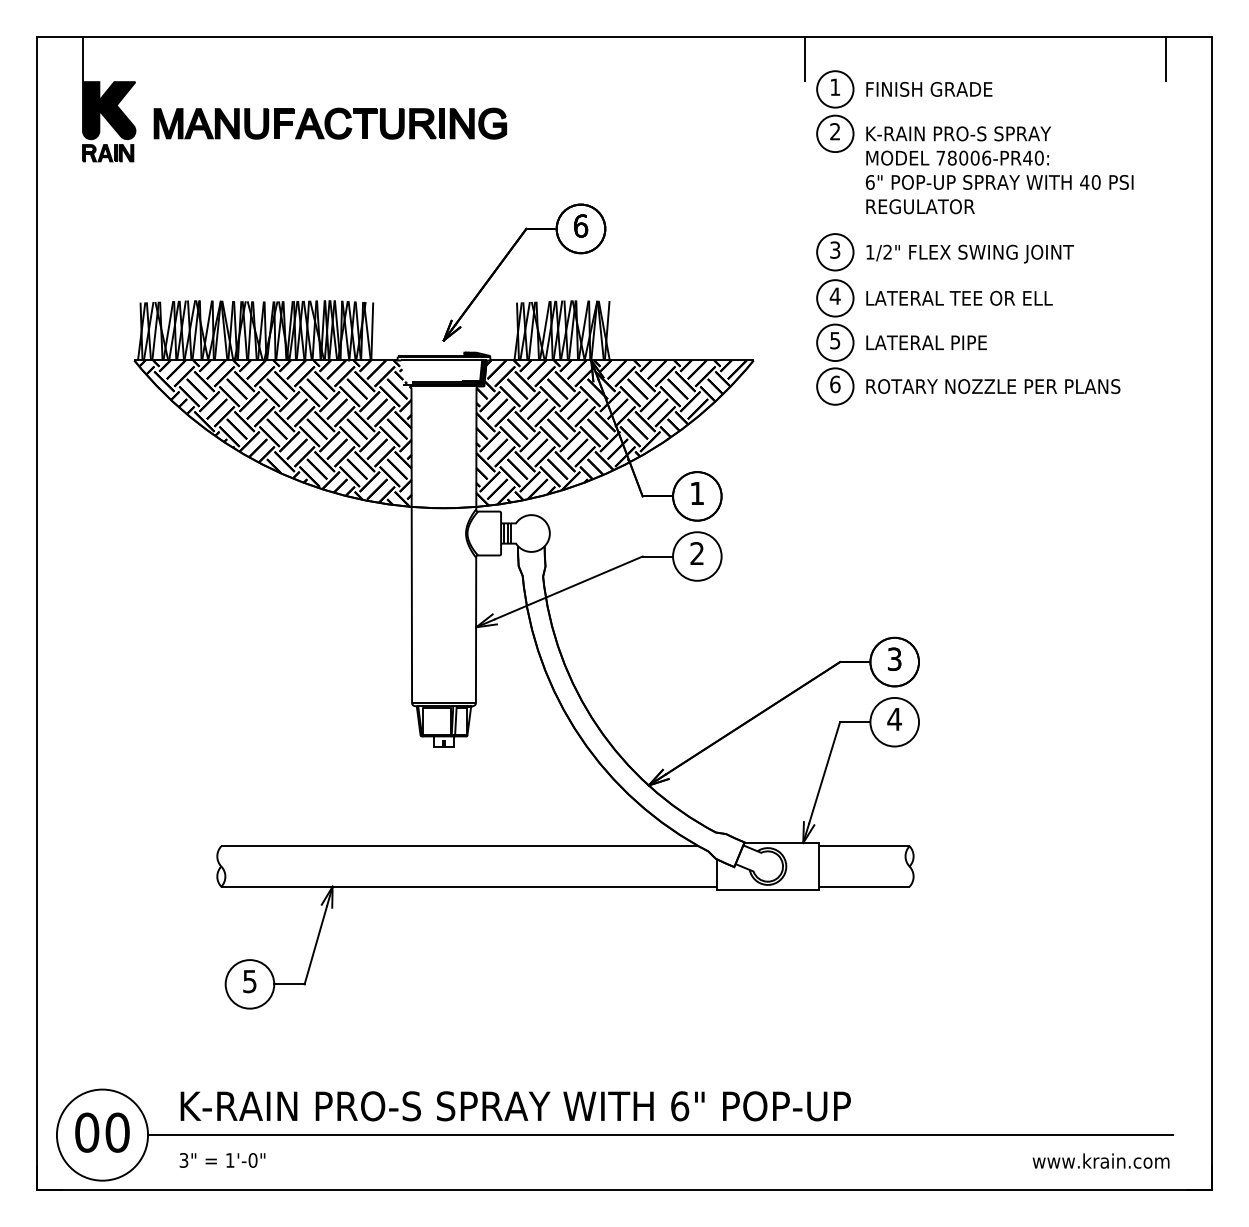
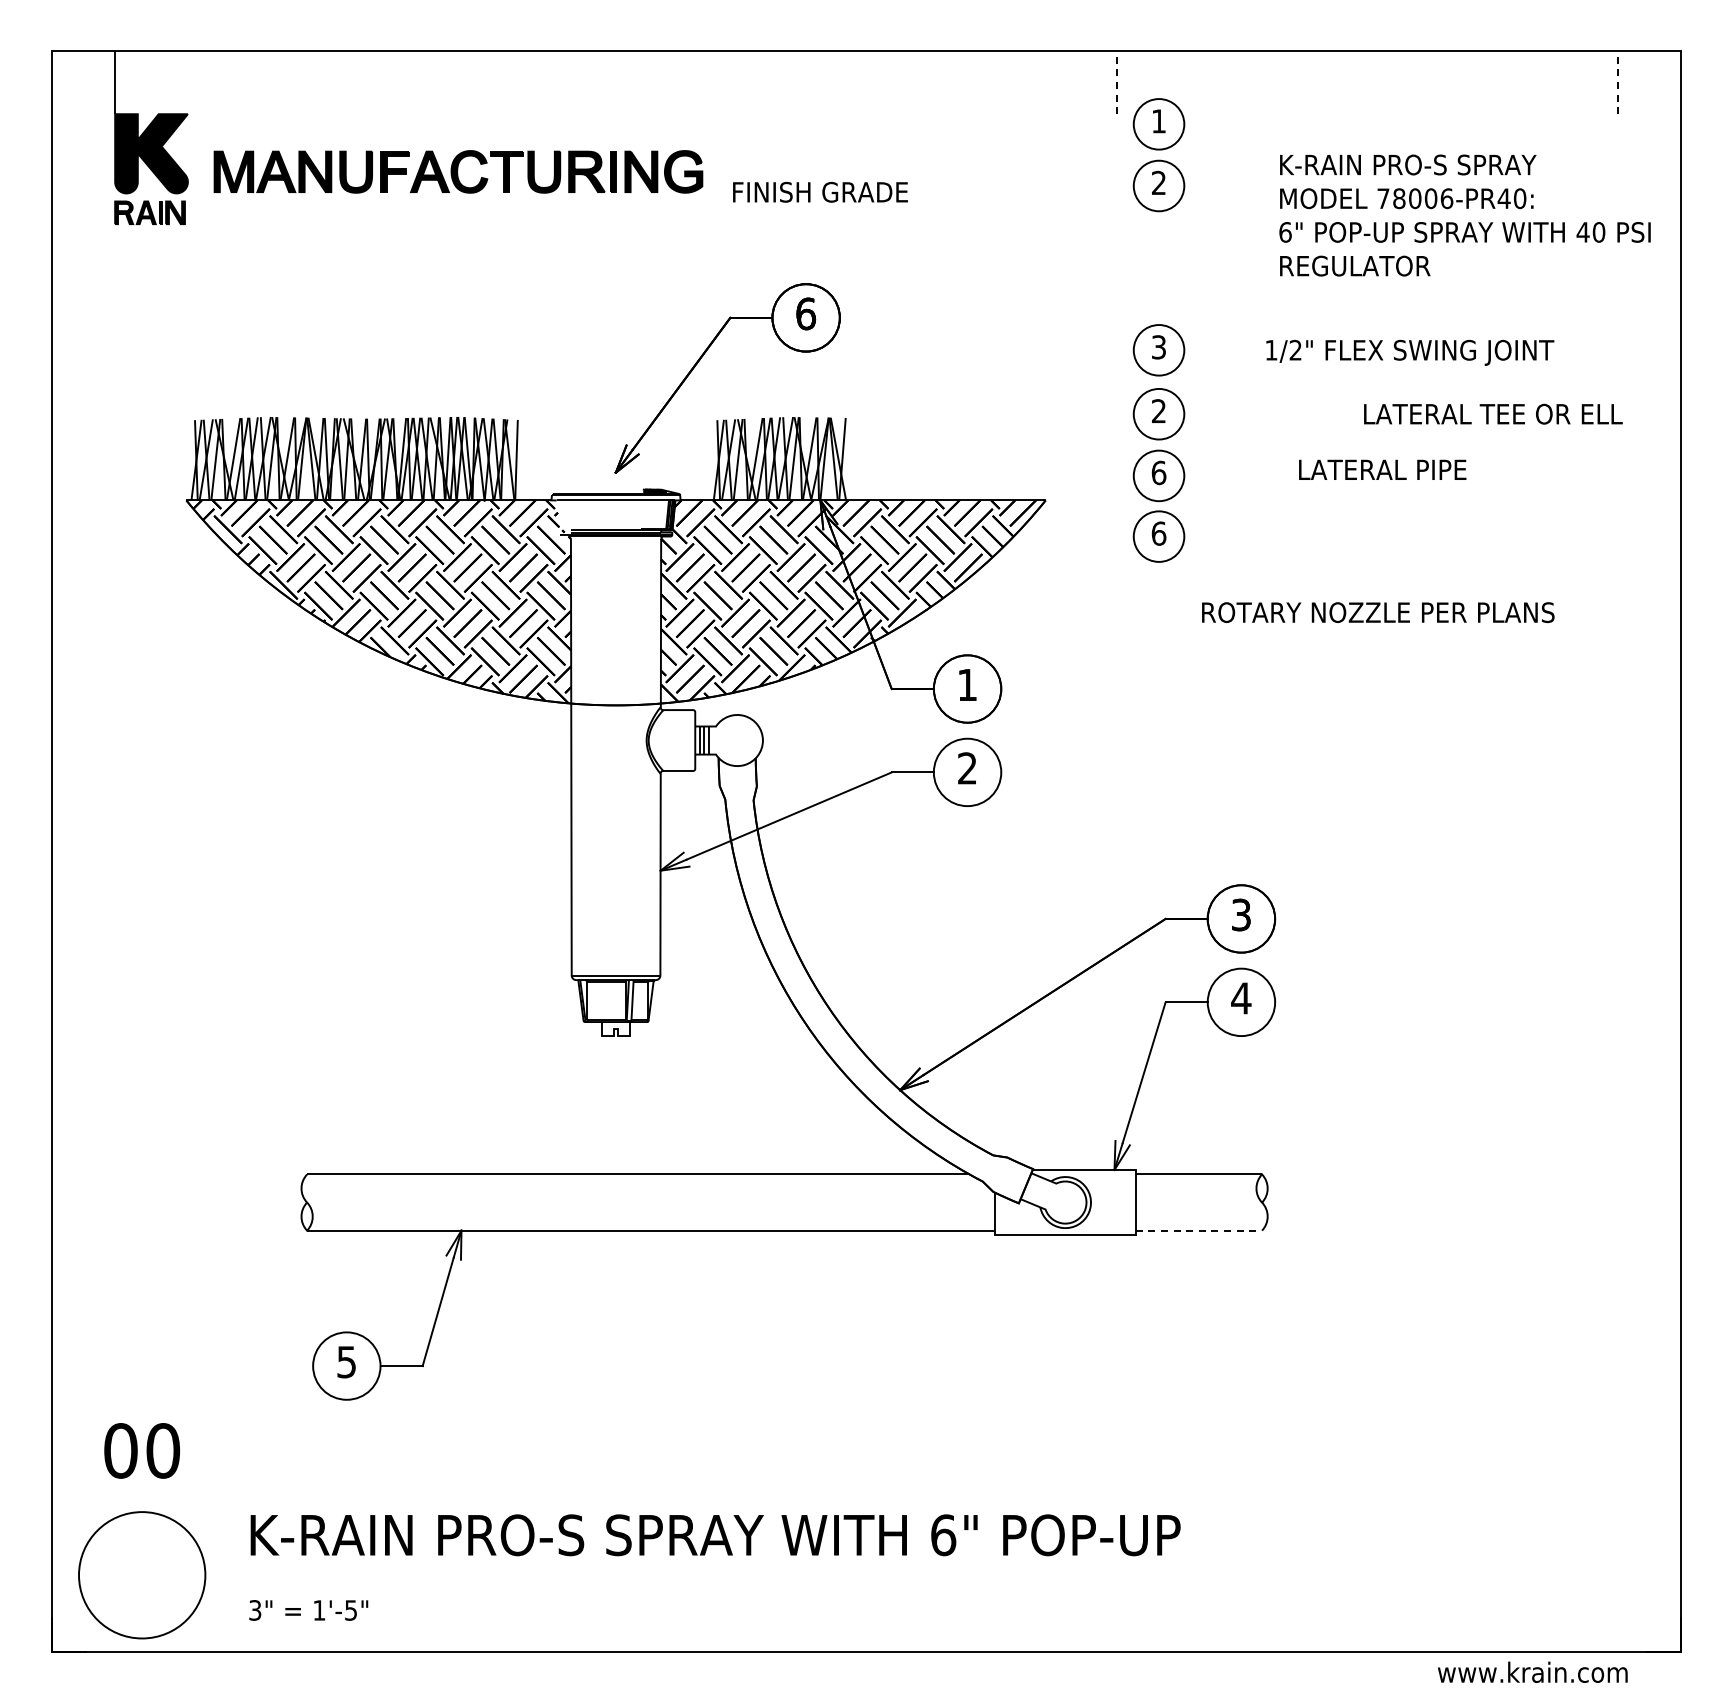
line: (804, 59) -> (1116, 82), solid -> dashed
line: (1165, 59) -> (1617, 82), solid -> dashed
text: (929, 88) -> (820, 191), moved
text: (999, 170) -> (1464, 215), moved
text: (970, 253) -> (1410, 352), moved
text: (834, 295) -> (1158, 410), 4 -> 2
text: (959, 297) -> (1493, 413), moved
text: (834, 340) -> (1158, 472), 5 -> 6
text: (926, 342) -> (1382, 469), moved
text: (993, 386) -> (1378, 612), moved
line: (864, 886) -> (1199, 1230), solid -> dashed
text: (101, 1132) -> (141, 1450), moved
line: (660, 1135) -> (916, 1575), removed
text: (253, 1160) -> (351, 1610), 1'-0" -> 1'-5"
text: (1100, 1160) -> (1532, 1671), moved

